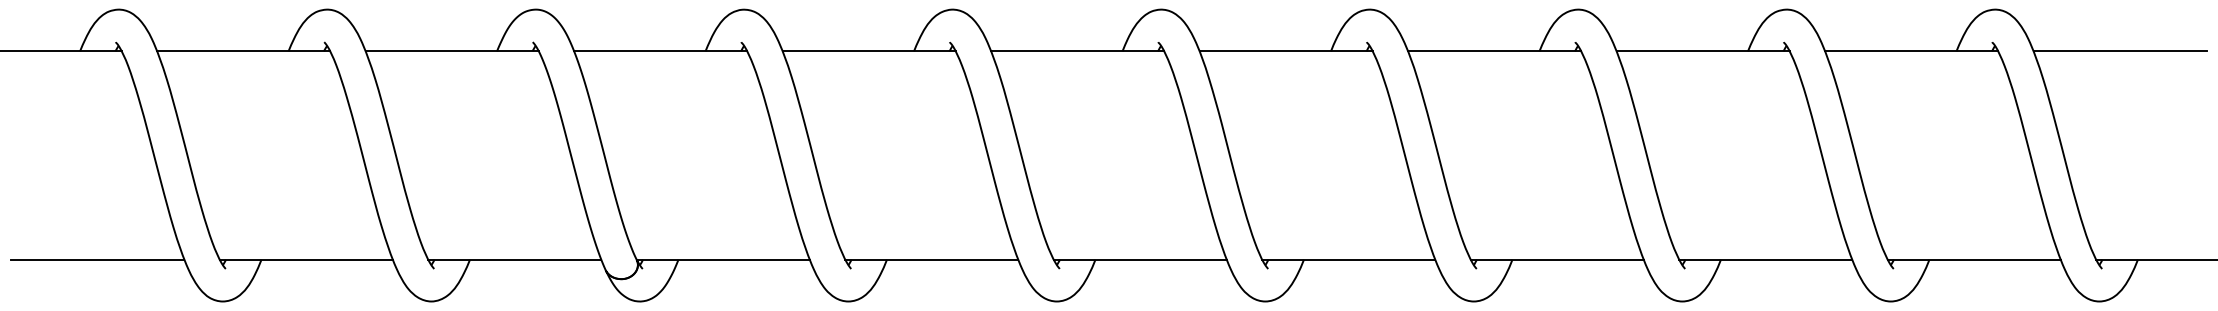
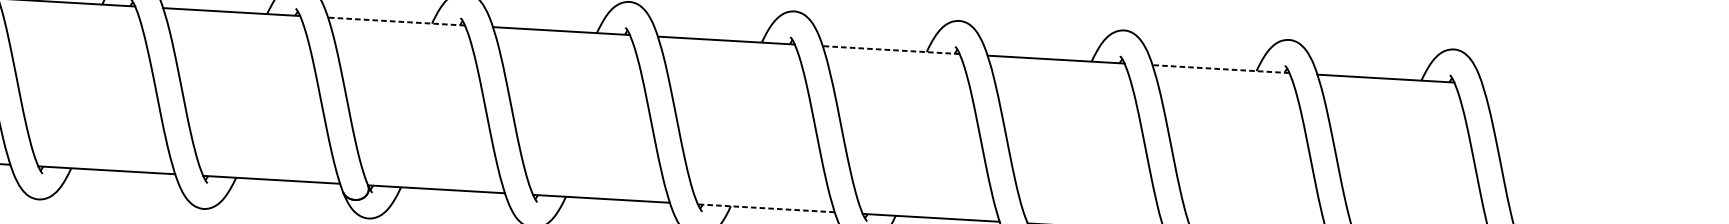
line: (660, 51) -> (396, 21), solid -> dashed
line: (1286, 51) -> (891, 50), solid -> dashed
line: (1703, 51) -> (1221, 69), solid -> dashed
line: (2119, 51) -> (1550, 88), removed
line: (1140, 259) -> (766, 208), solid -> dashed

